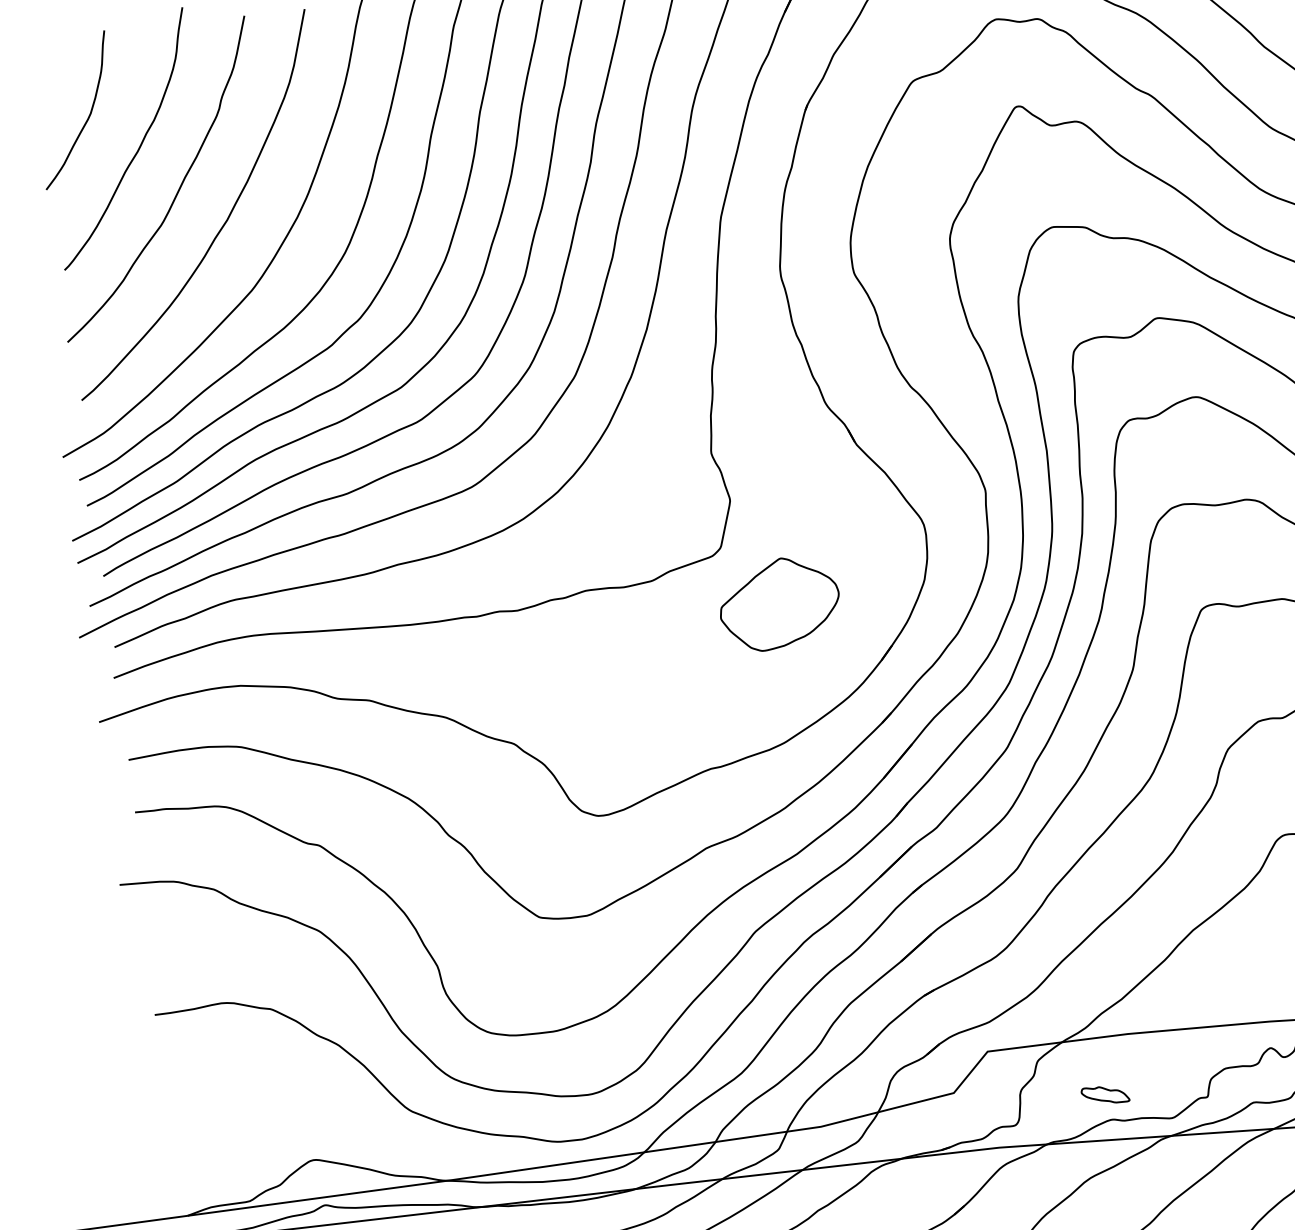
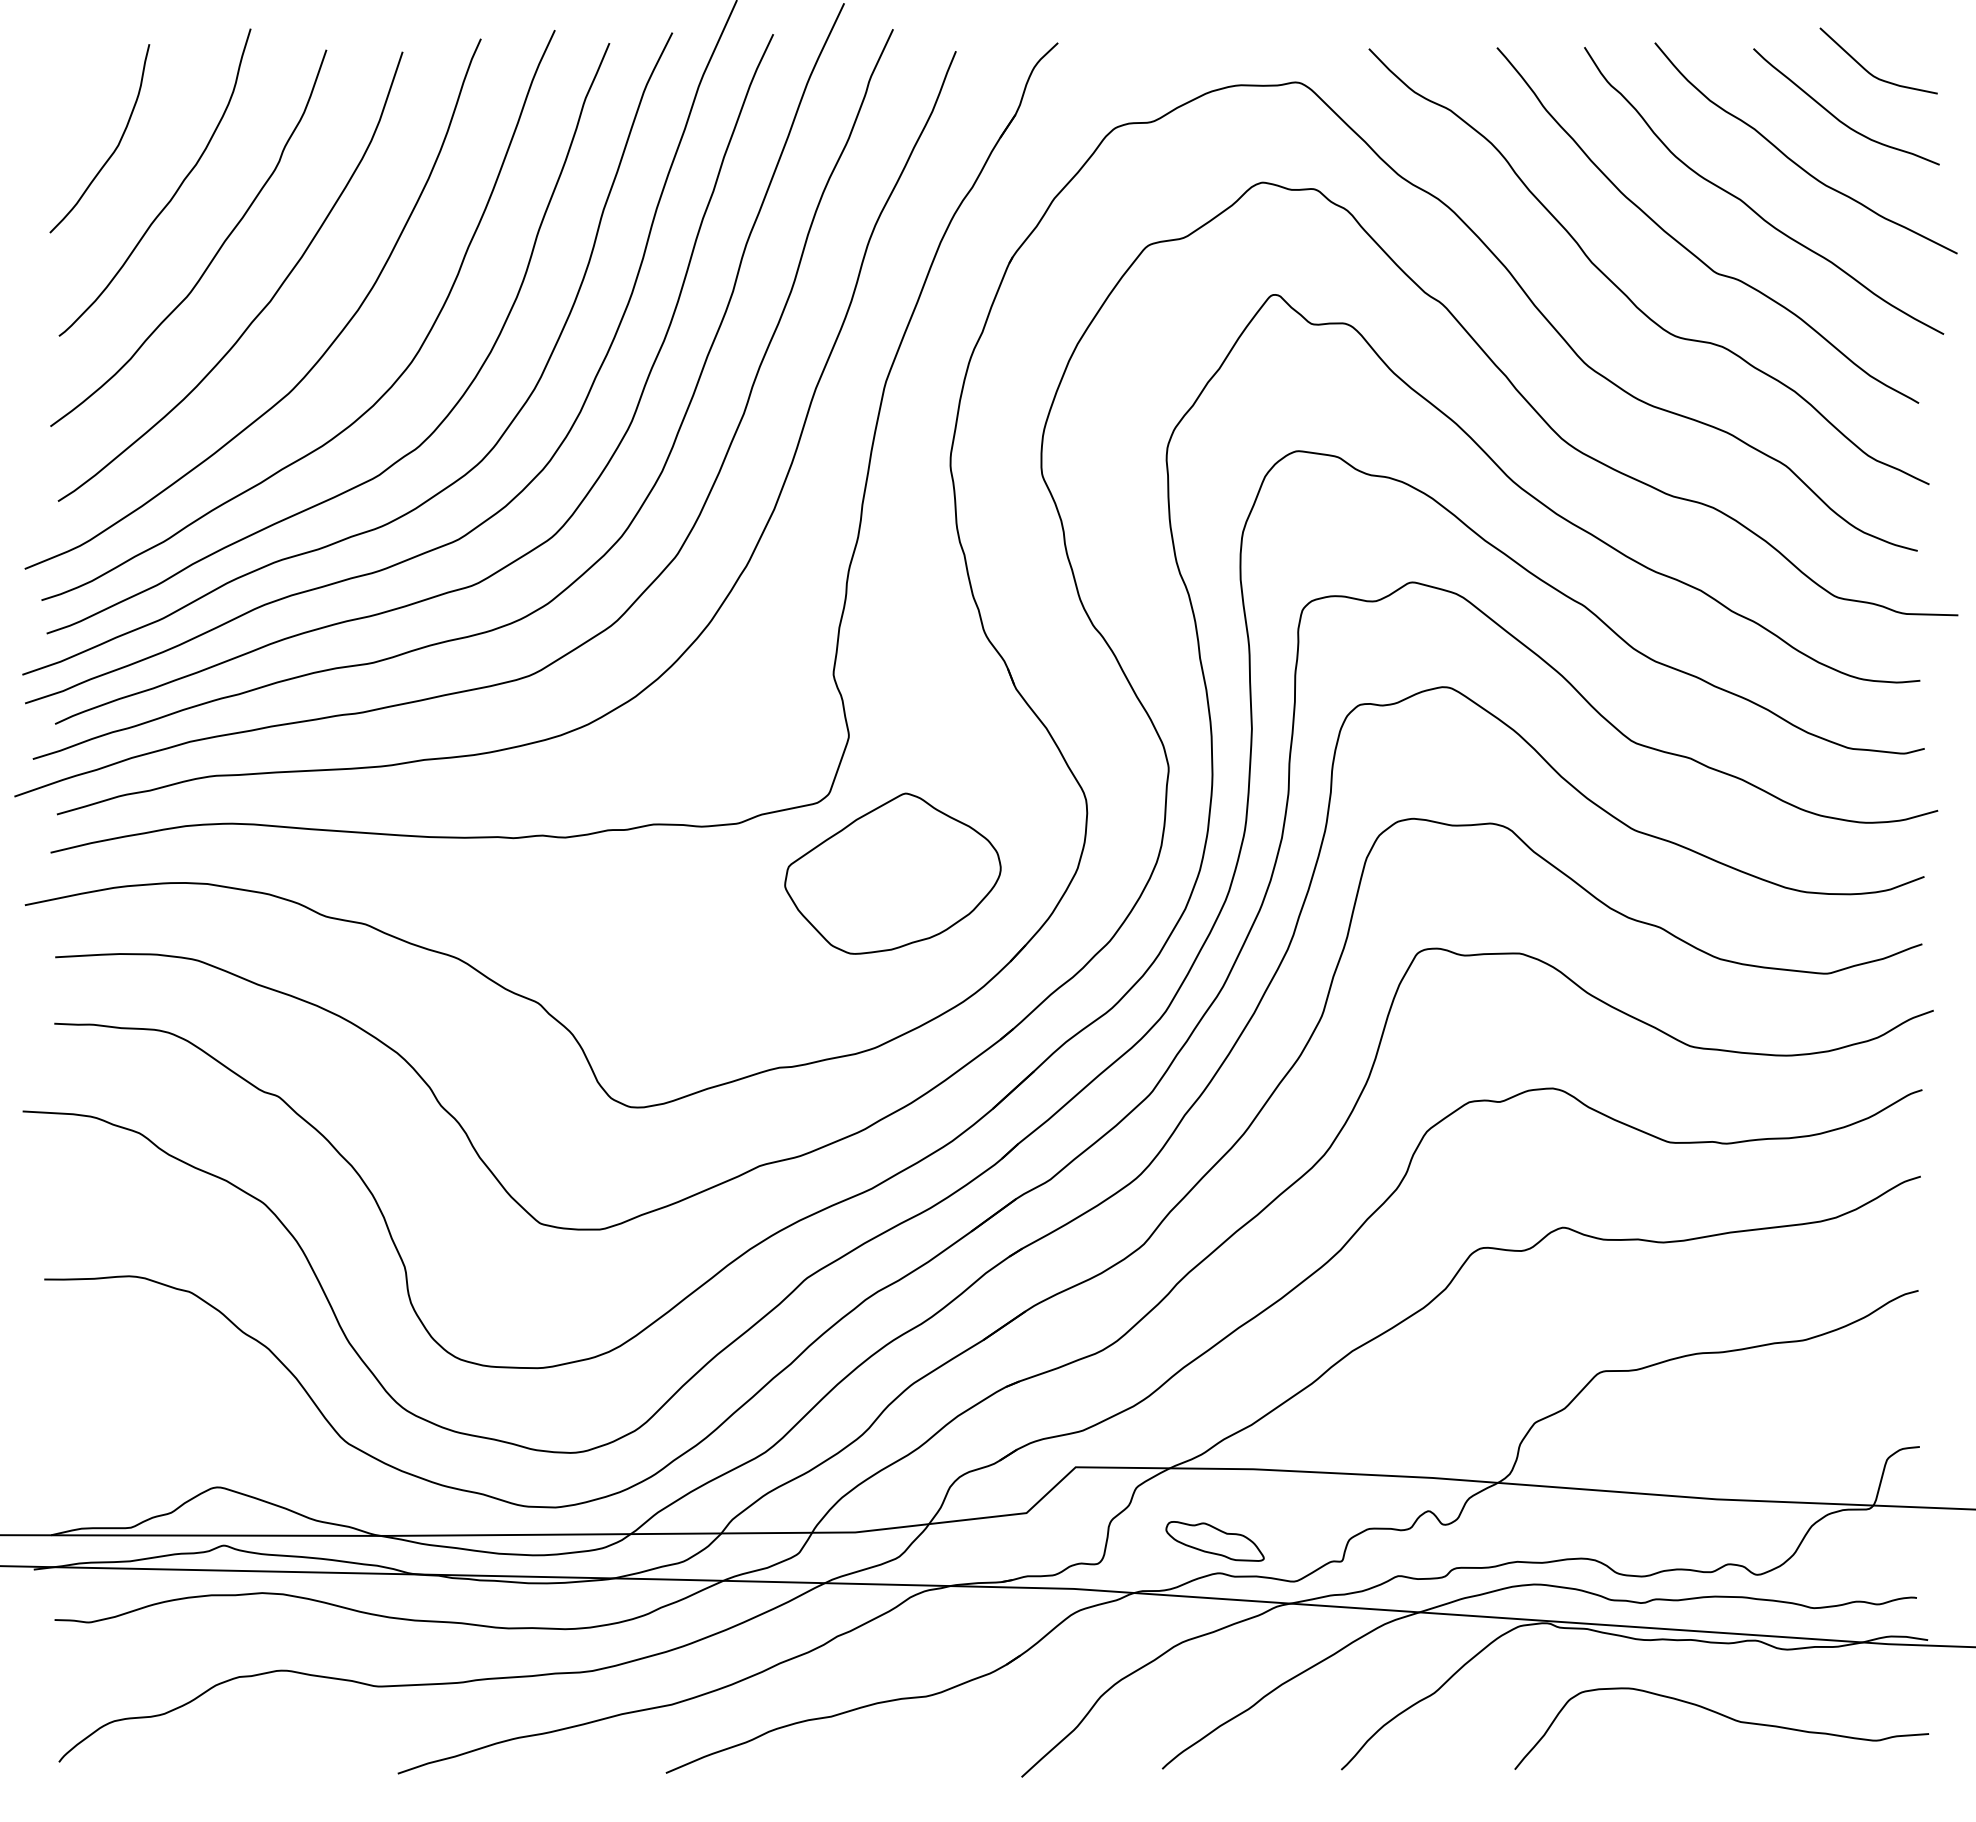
part: (779, 603) -> (892, 873), size x1.43
part: (1105, 1095) -> (1214, 1541), size x1.67

